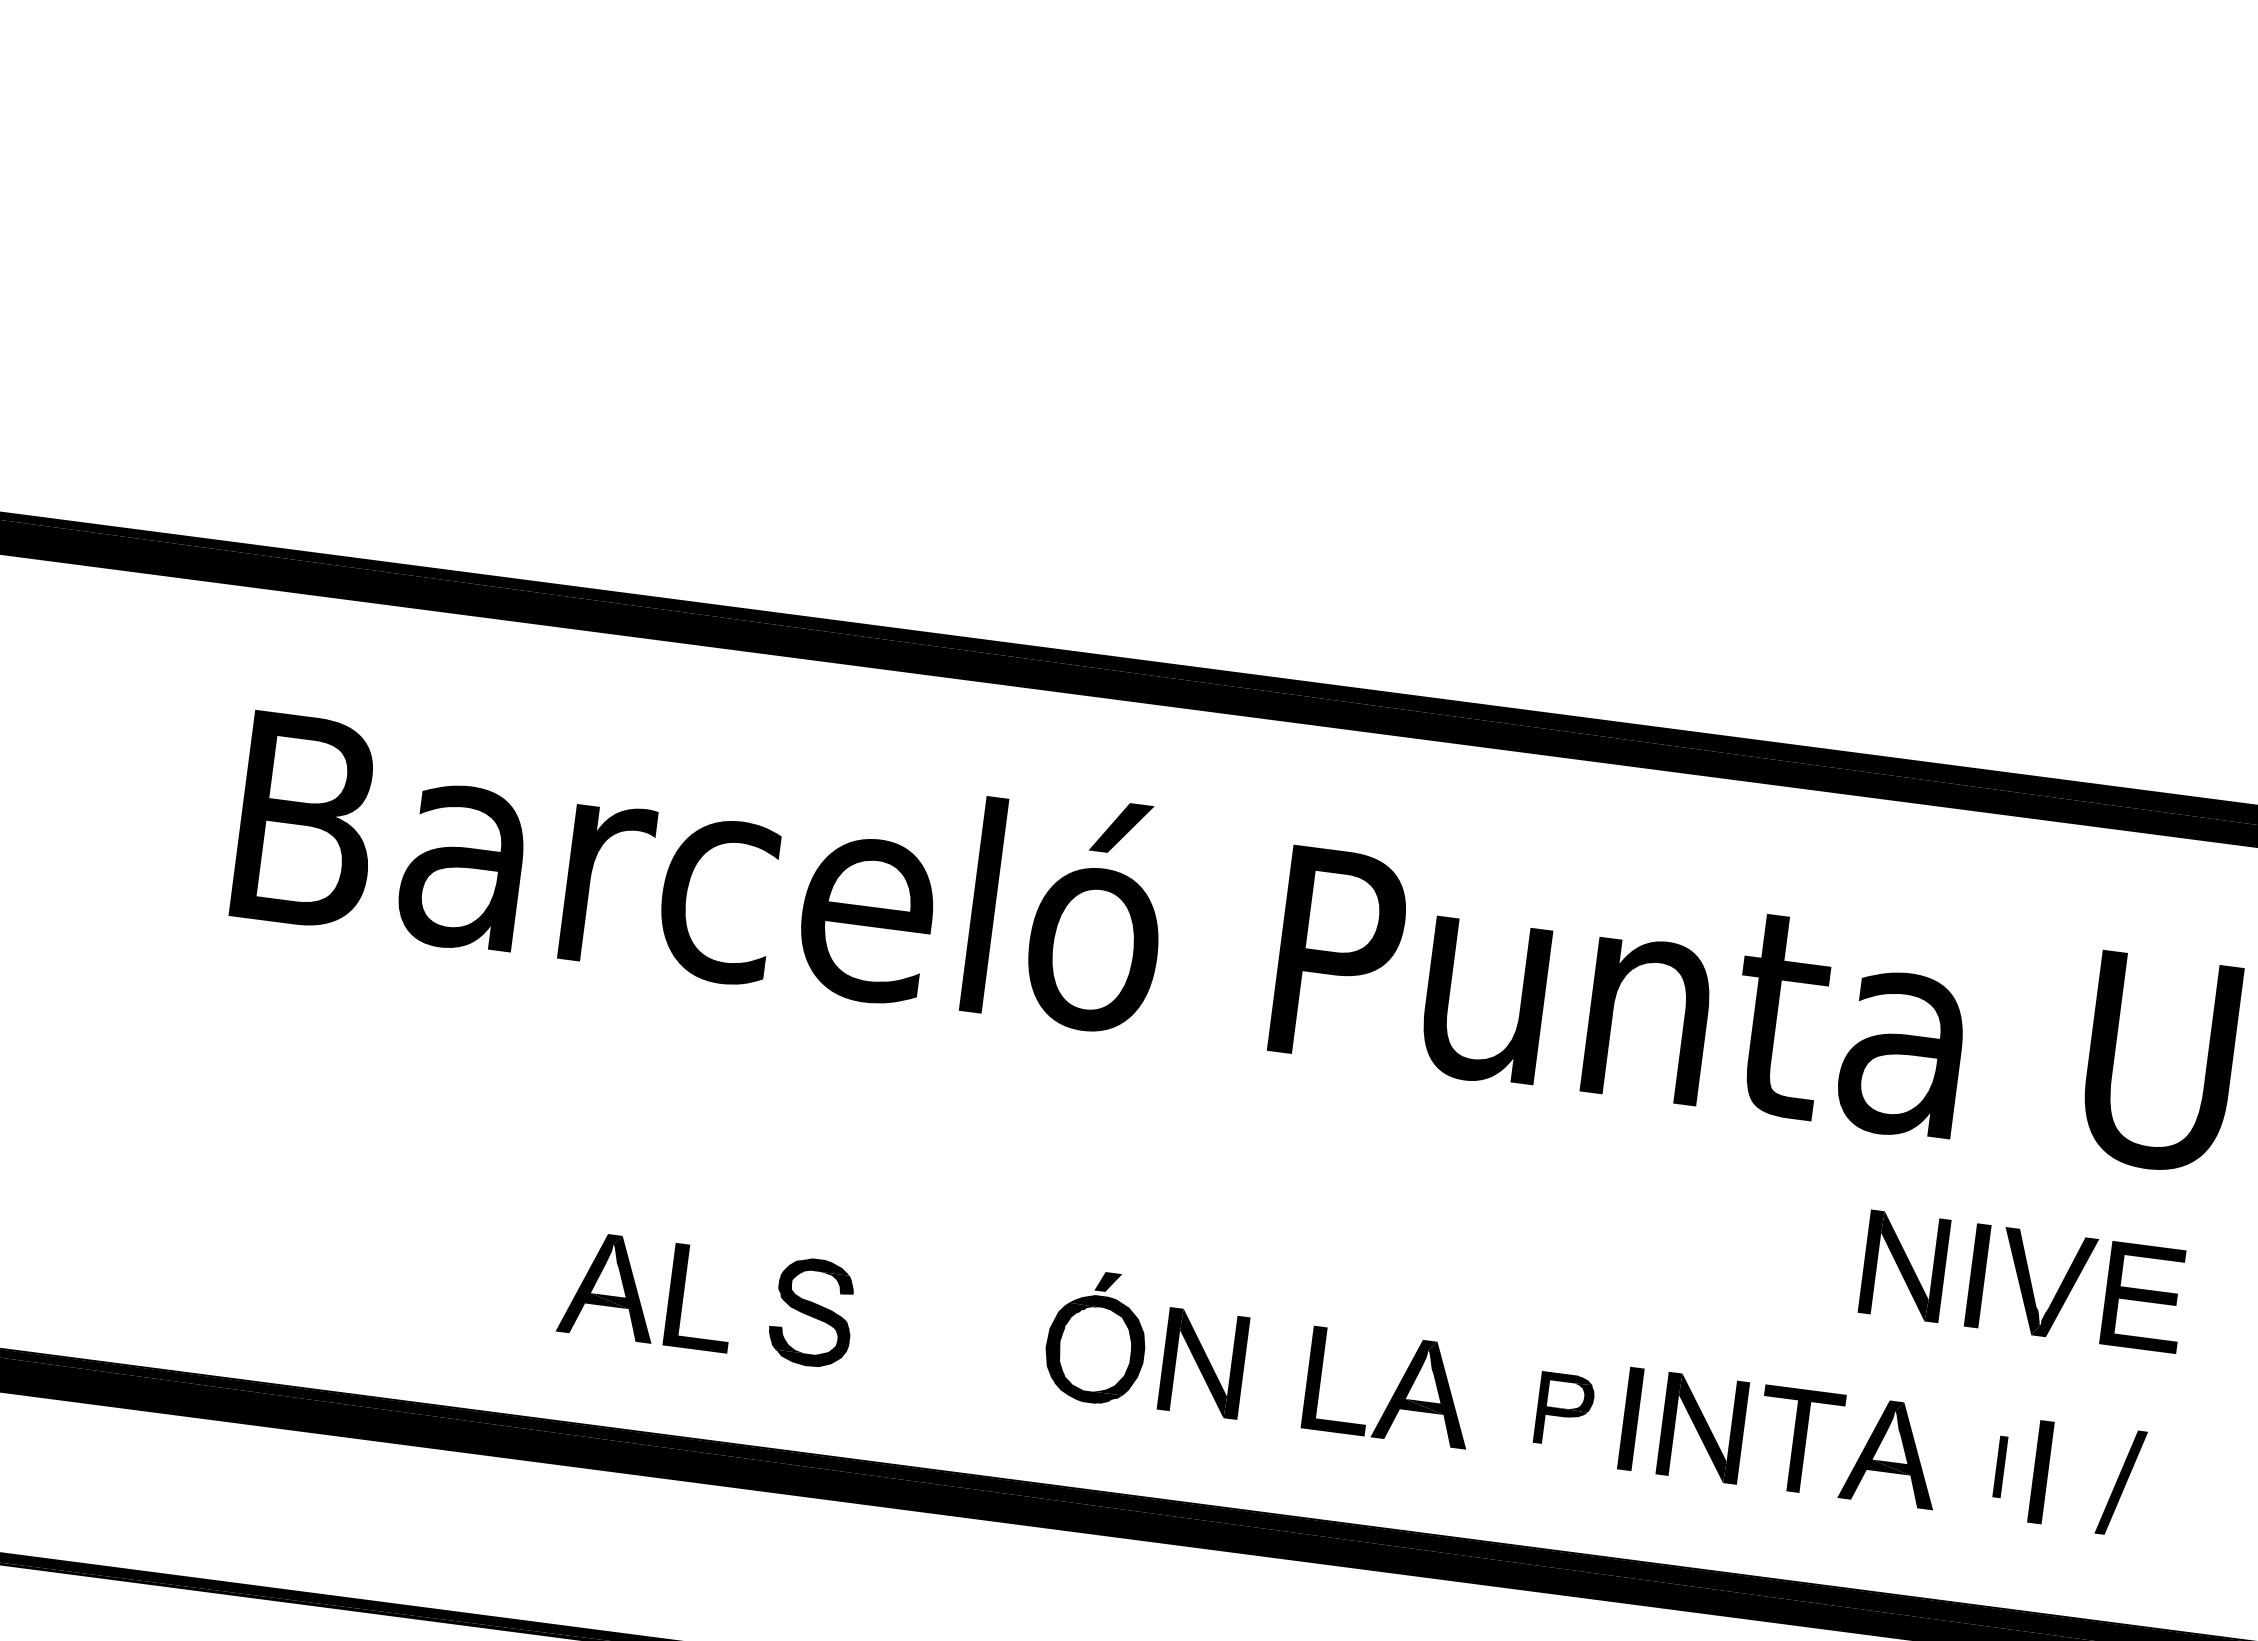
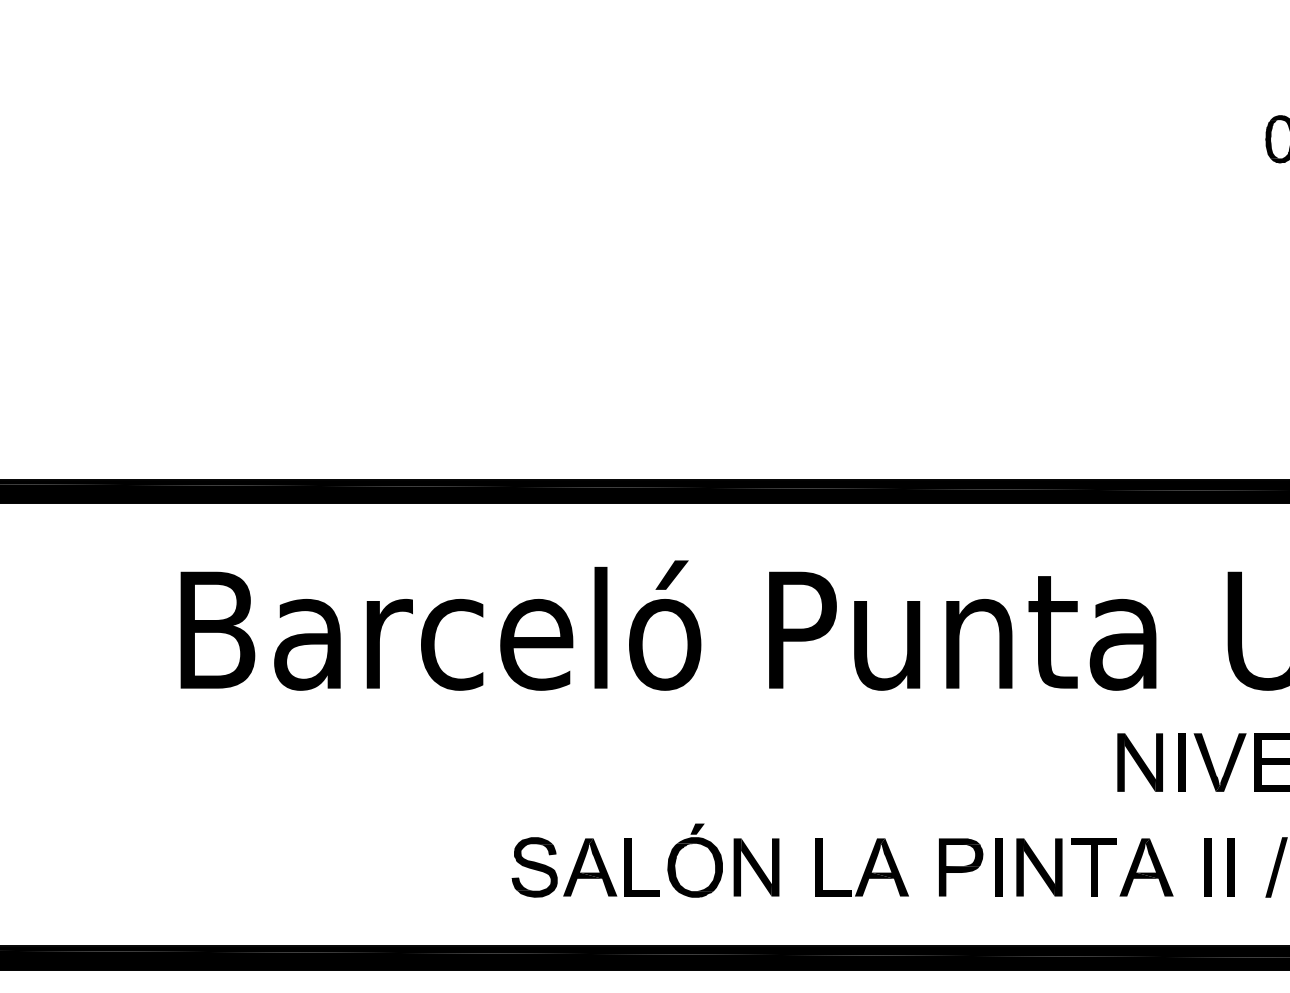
part: (647, 1291) -> (611, 867), moved
part: (1565, 1410) -> (961, 867), size x1.43
part: (1999, 1466) -> (1207, 867), size x1.67

